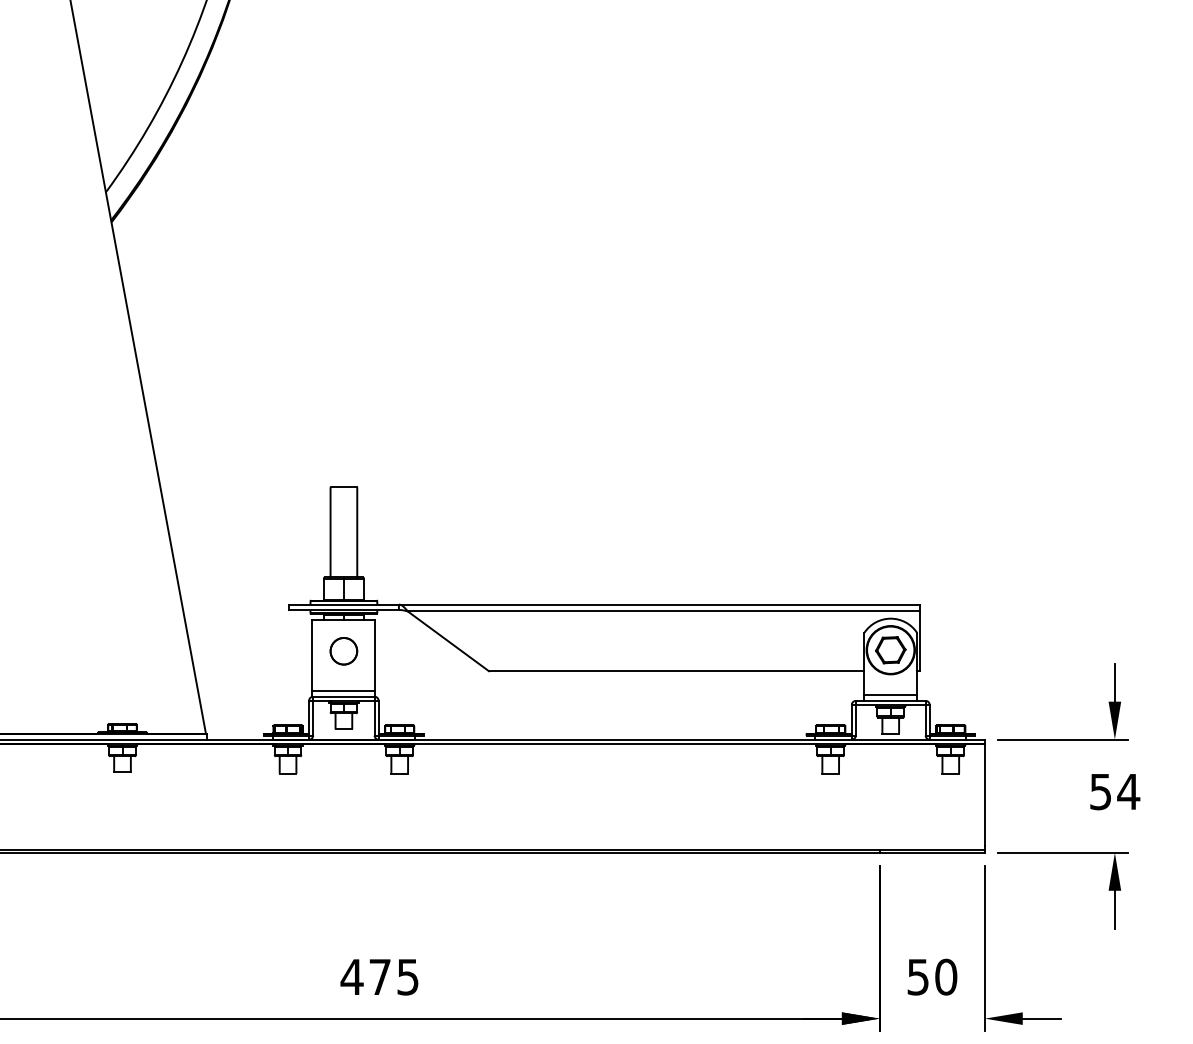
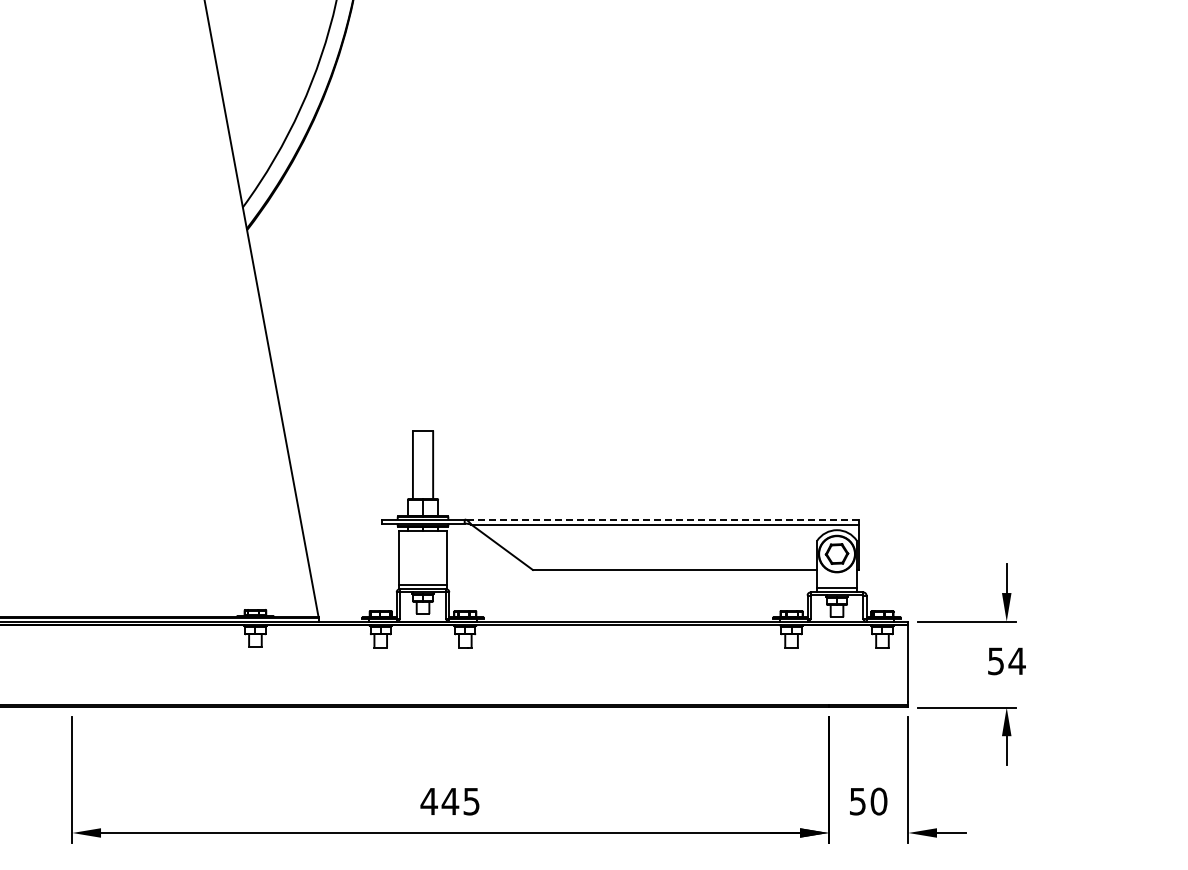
line: (658, 604) -> (661, 519), solid -> dashed
circle: (344, 650) -> (423, 554), removed
text: (380, 977) -> (450, 801), 475 -> 445

